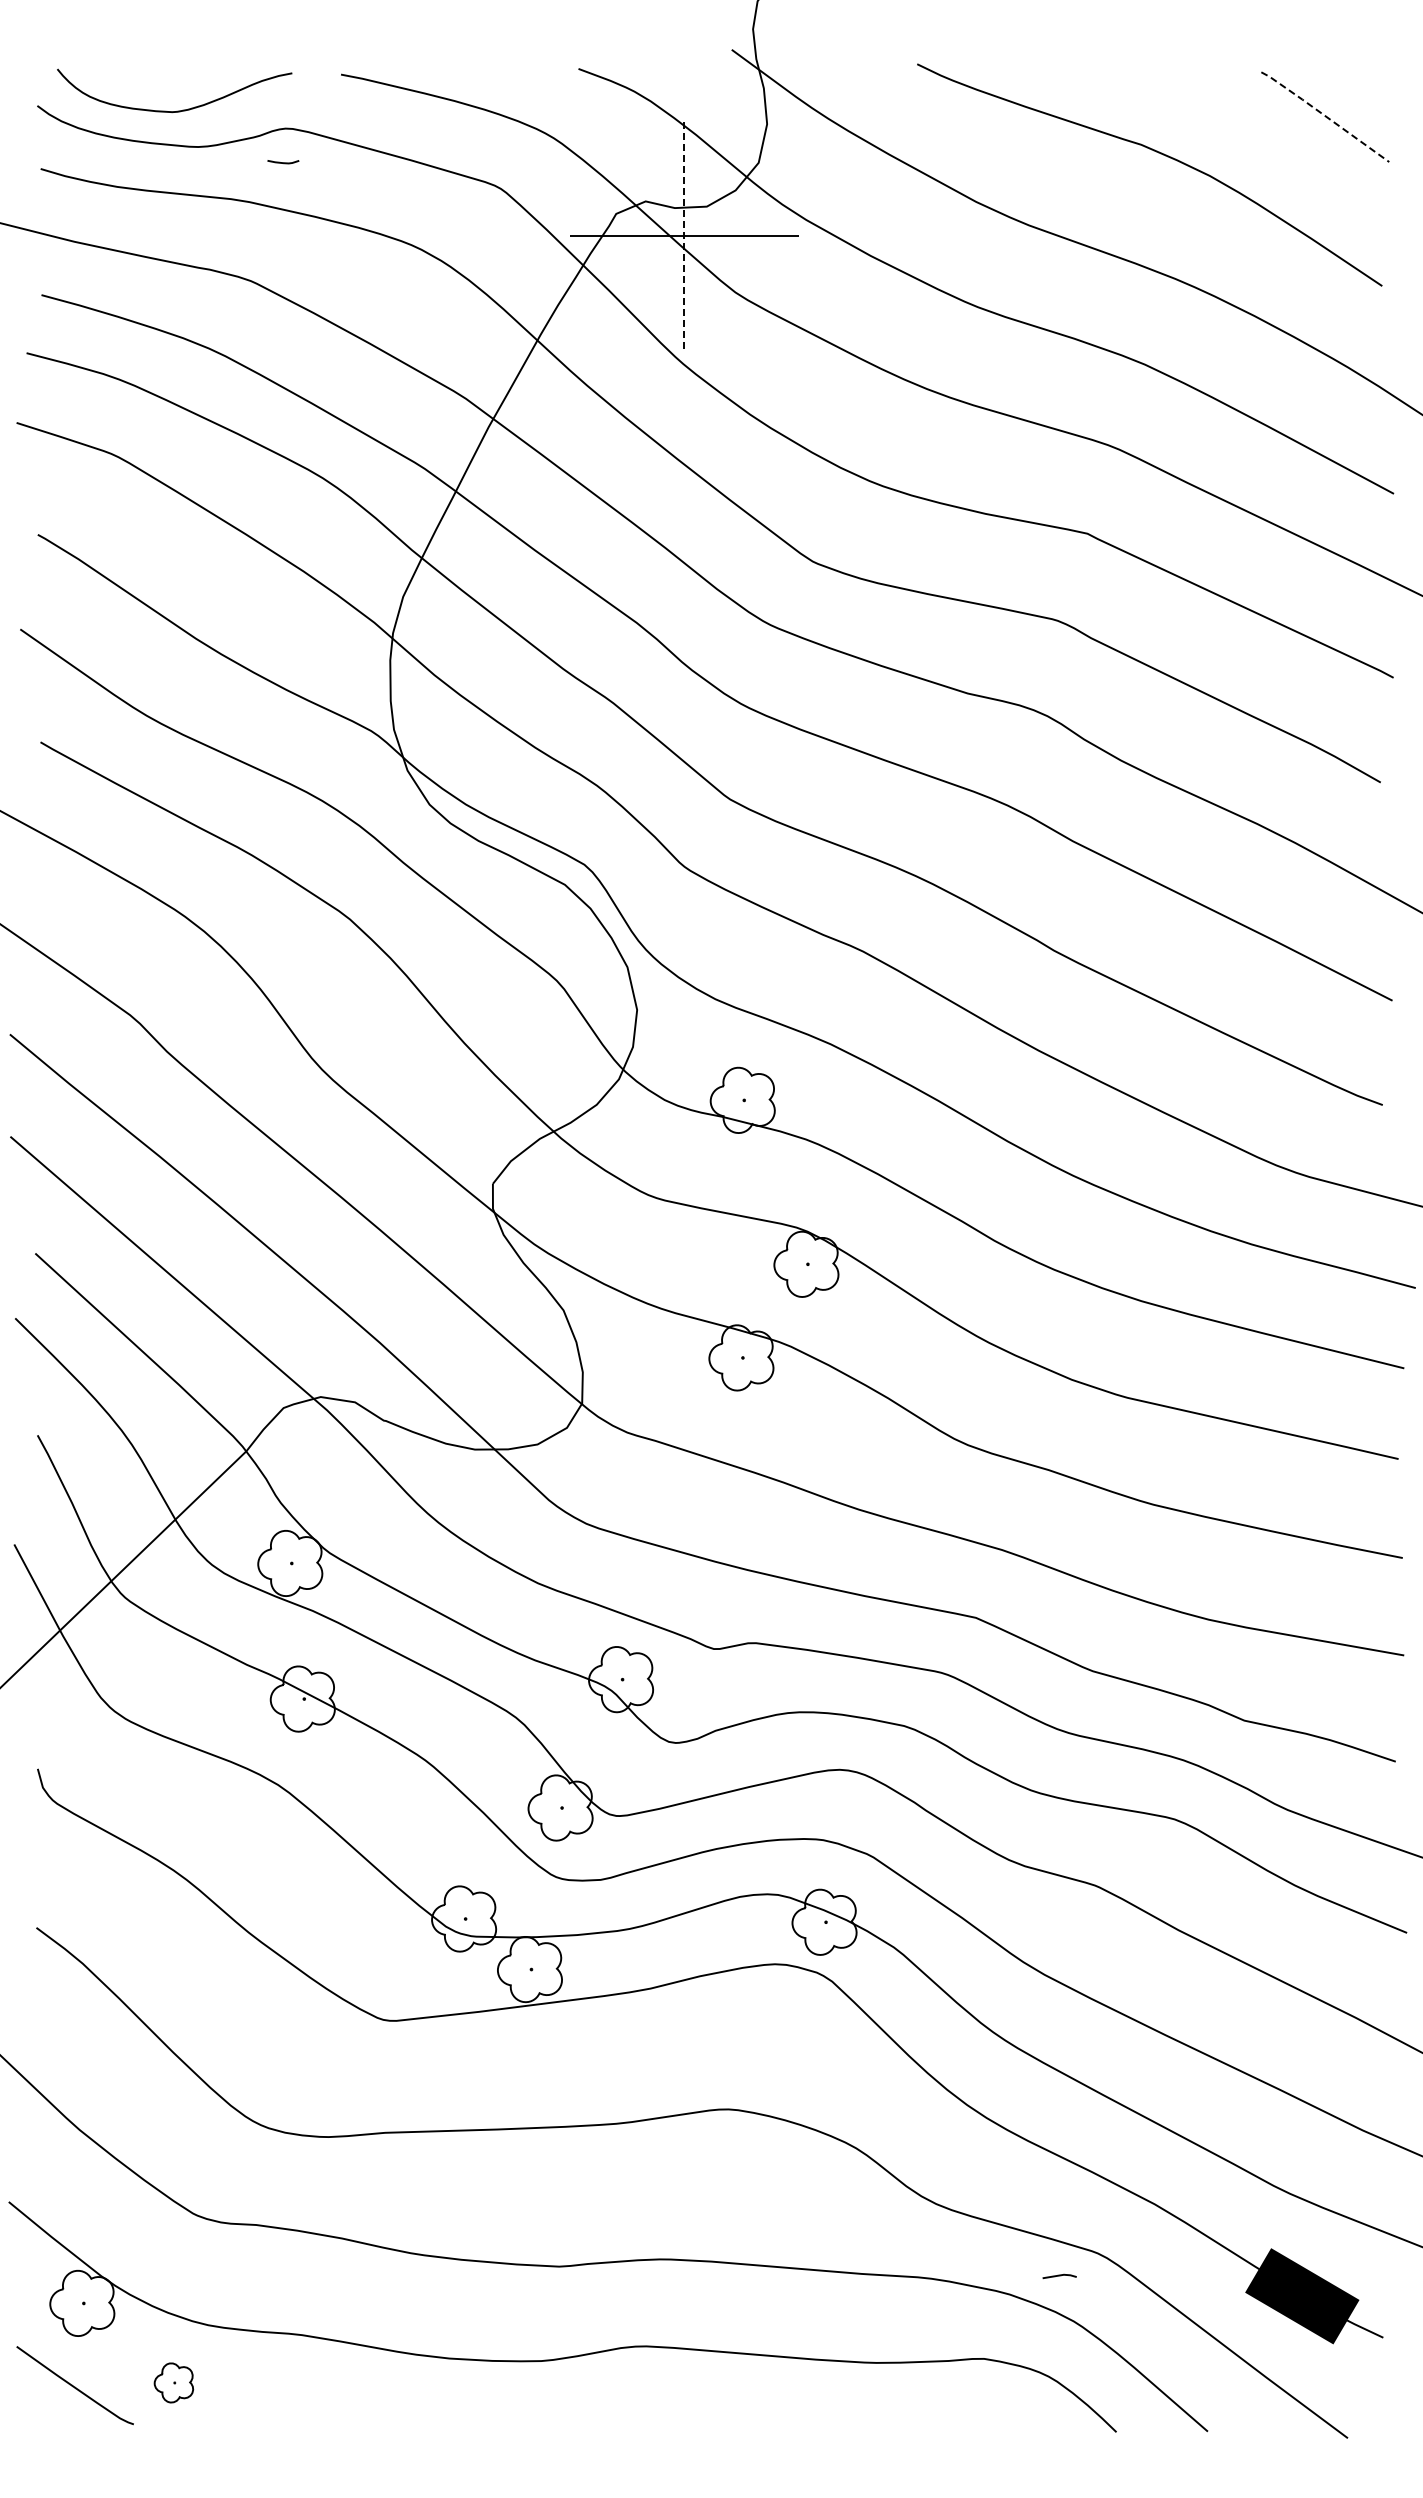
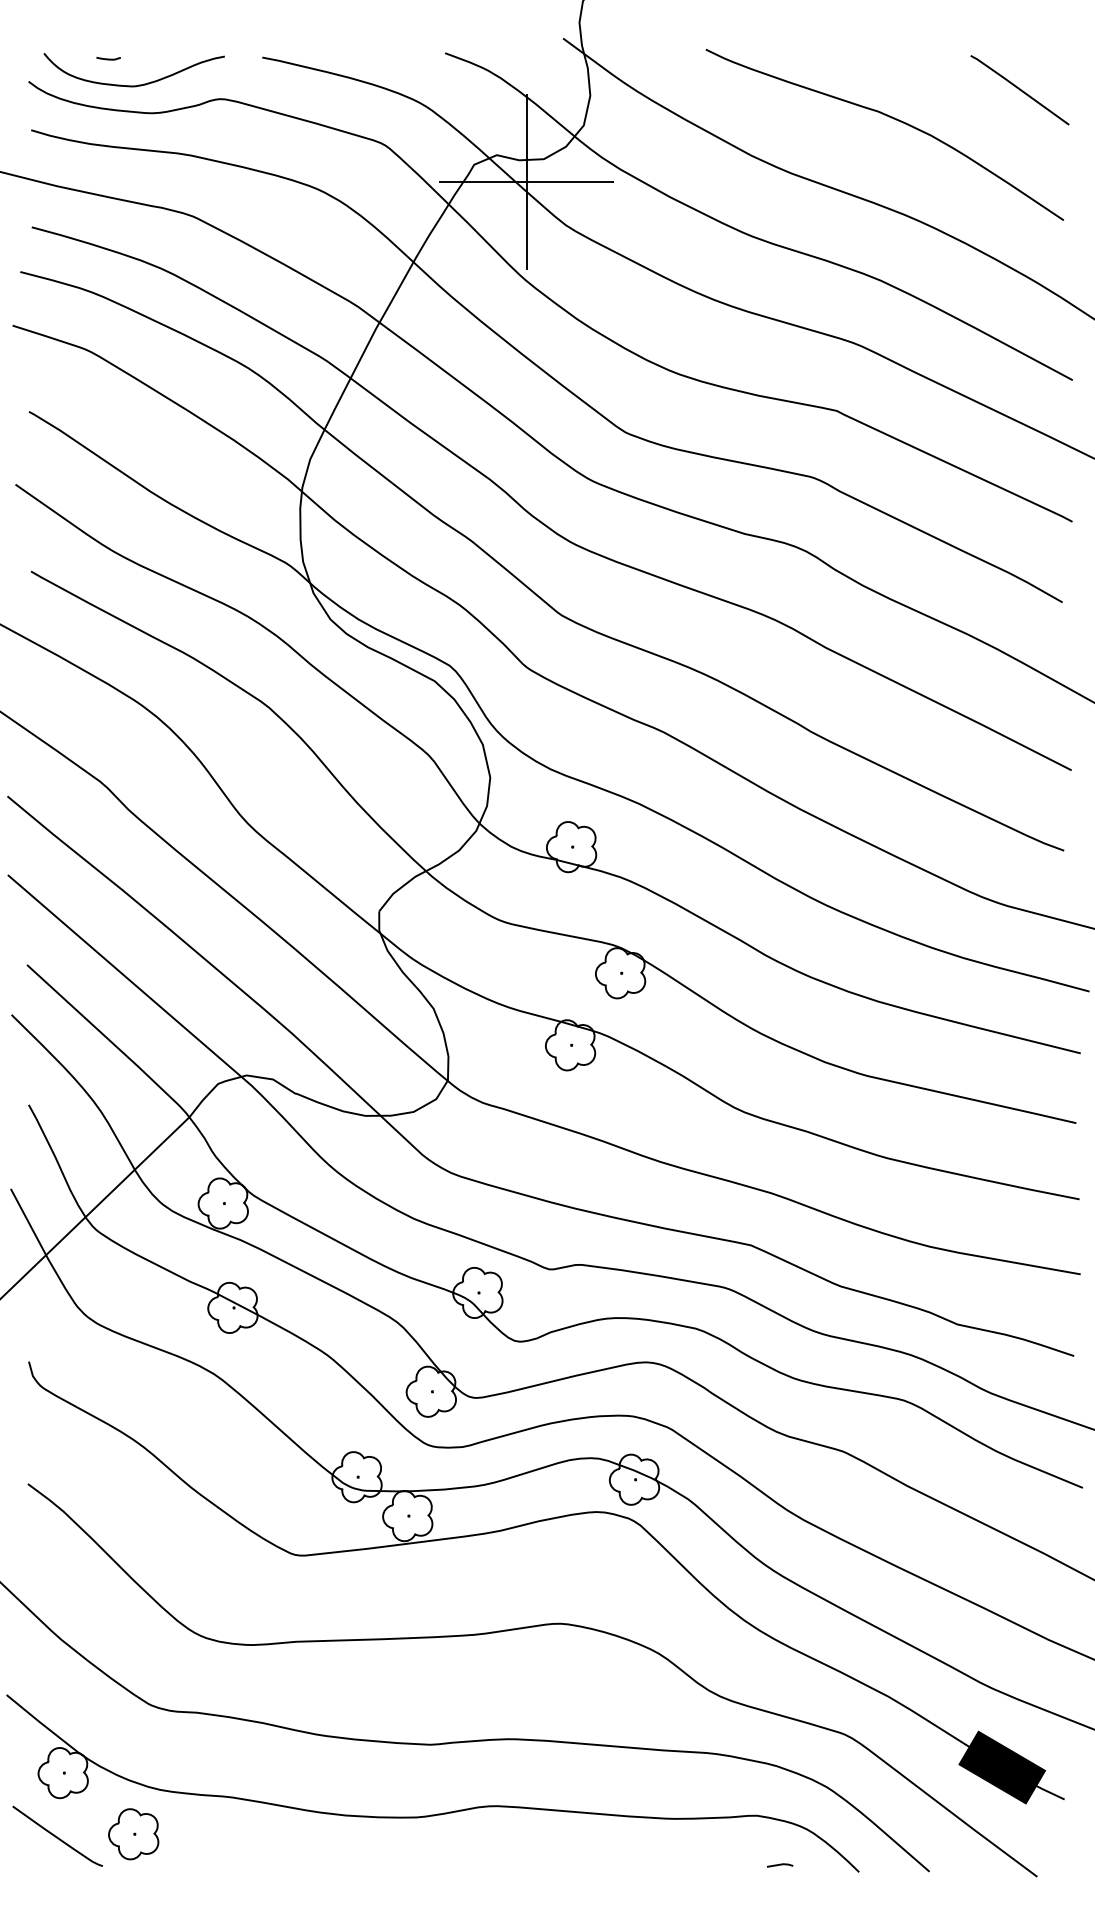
line: (1324, 115) -> (1019, 89), dashed -> solid
curve: (283, 162) -> (108, 59), moved
line: (684, 236) -> (526, 182), dashed -> solid
line: (1059, 2276) -> (779, 1865), moved
part: (173, 2382) -> (133, 1833), size x1.67

